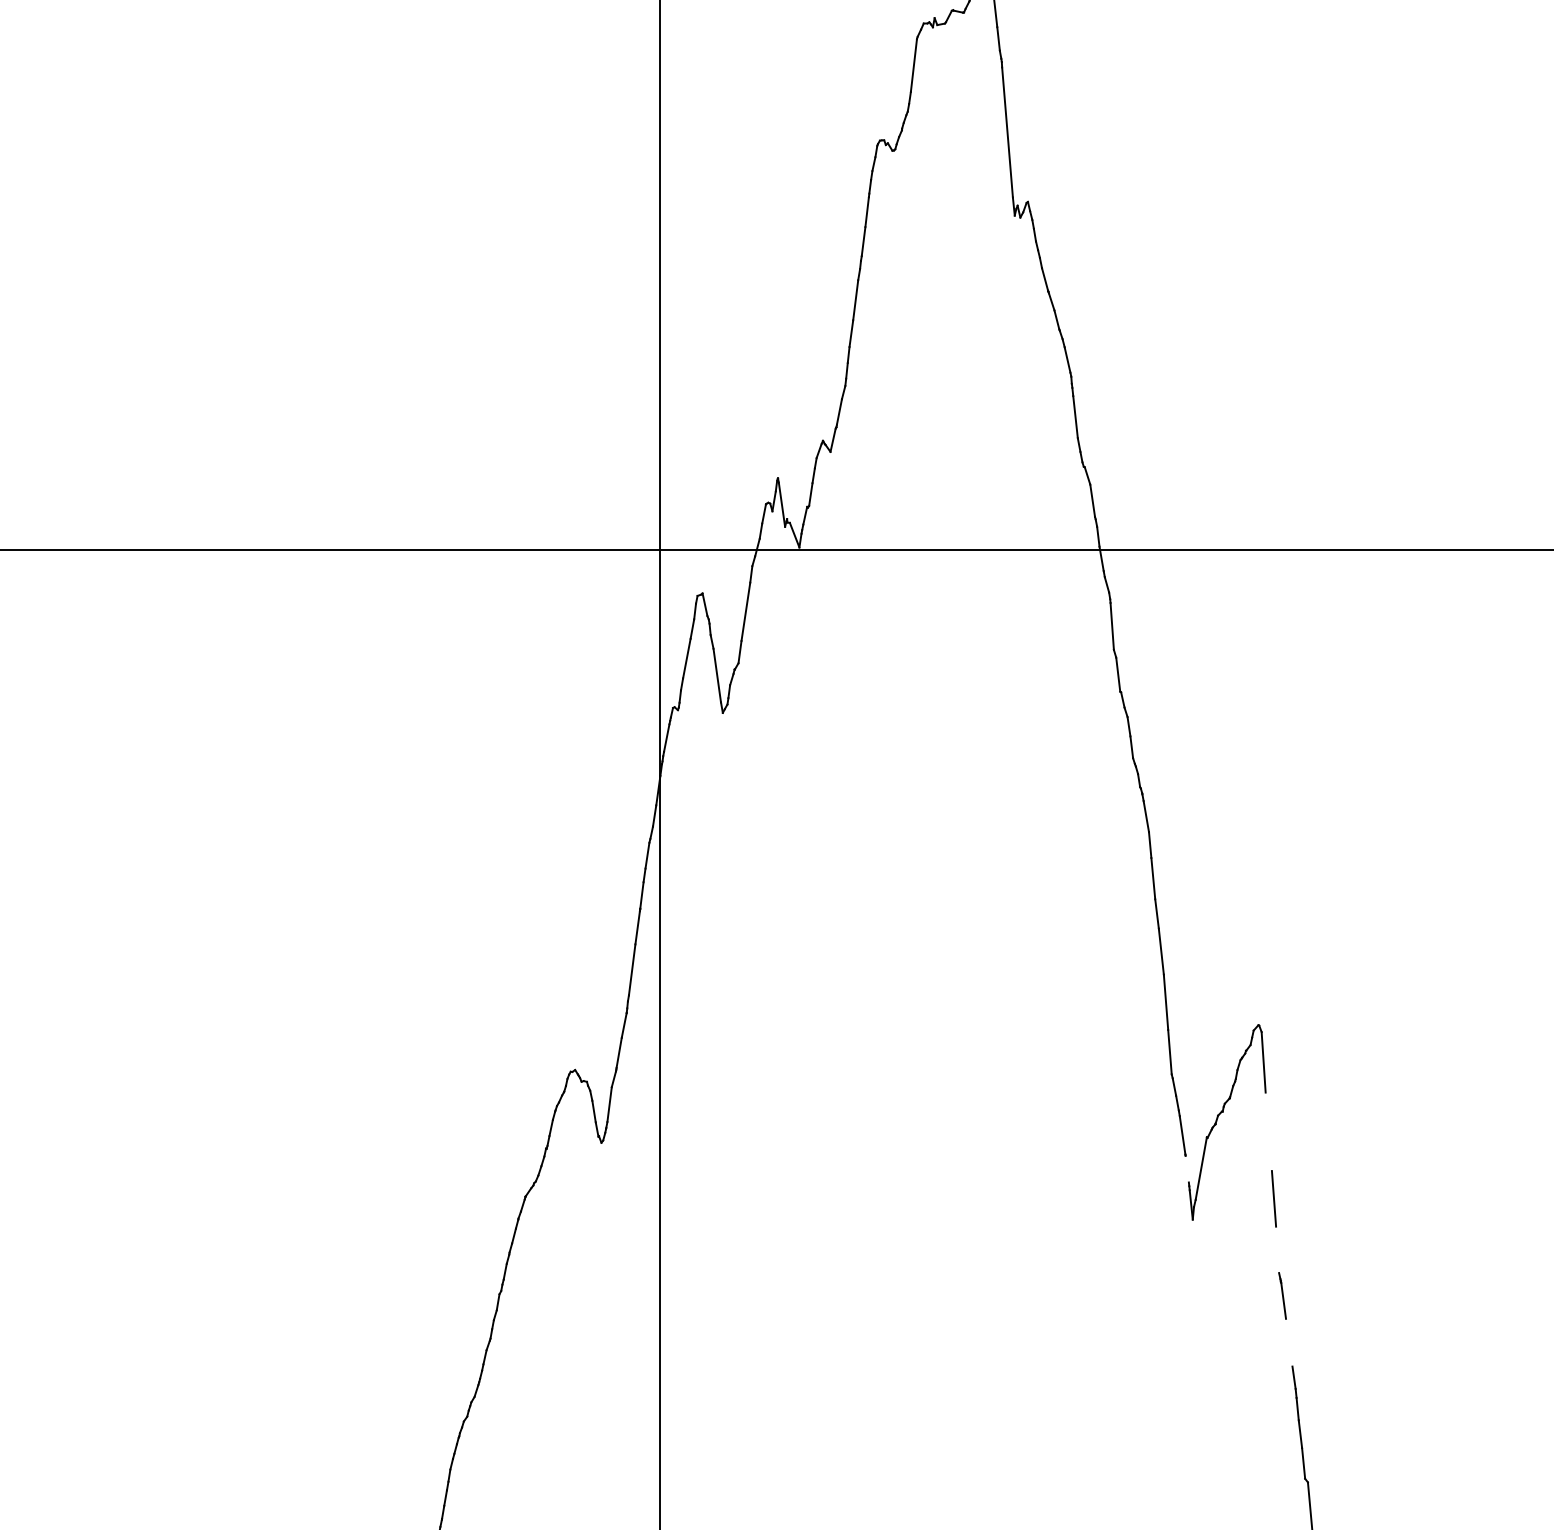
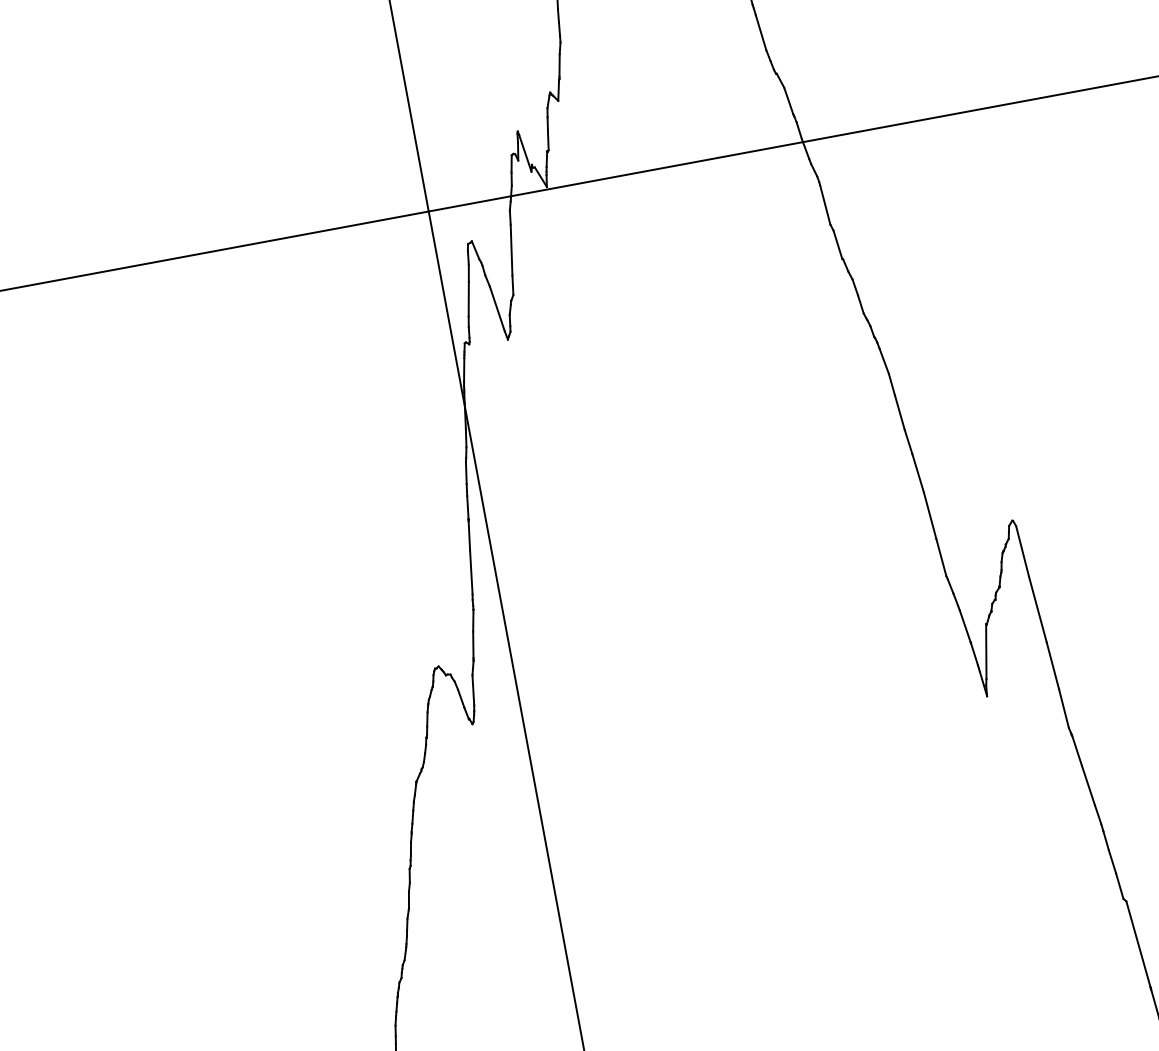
line: (1268, 1131) -> (1037, 609), added
line: (1186, 1168) -> (973, 653), added
line: (1277, 1249) -> (1063, 708), added
line: (1289, 1342) -> (1088, 785), added

